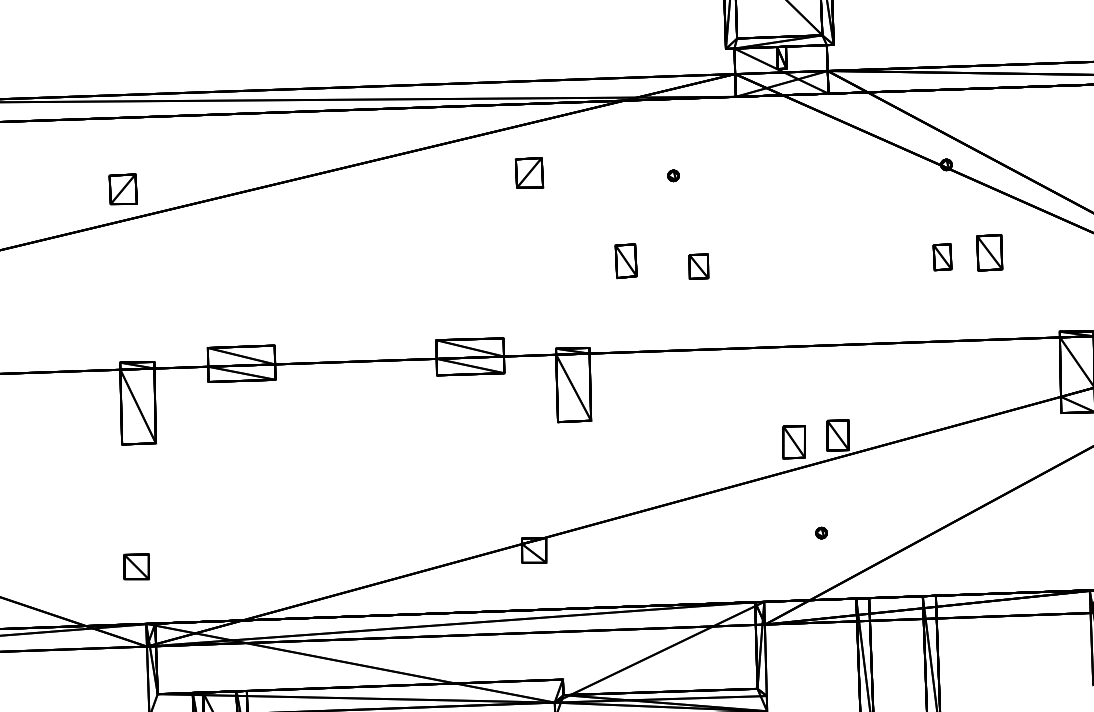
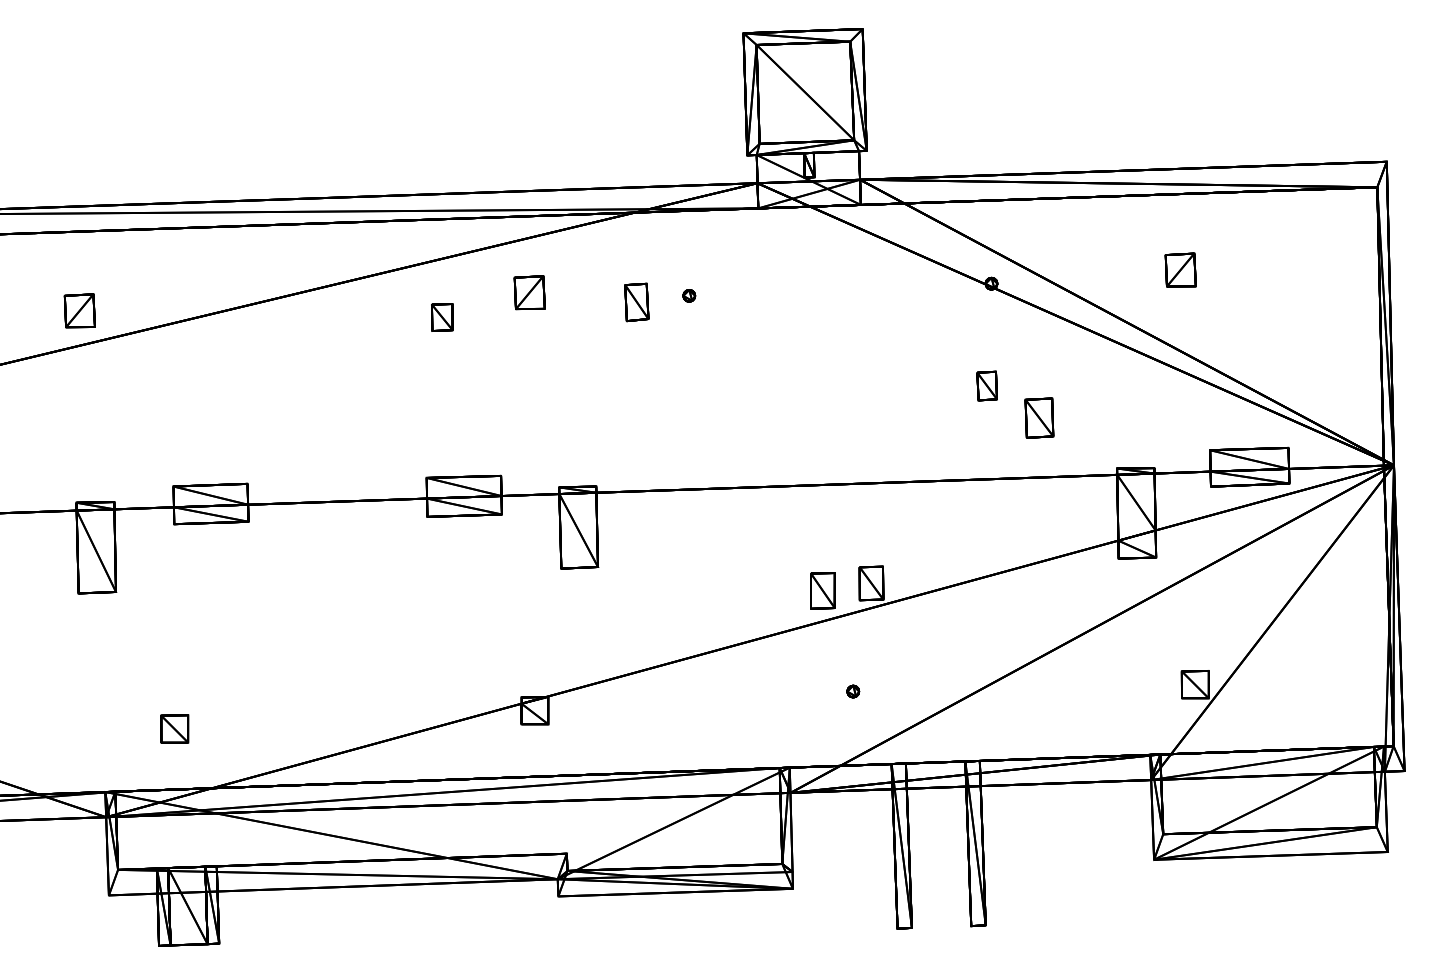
part: (989, 252) -> (1039, 417), moved
part: (625, 261) -> (636, 302), moved
part: (699, 266) -> (442, 317), moved
part: (136, 566) -> (174, 728), moved

